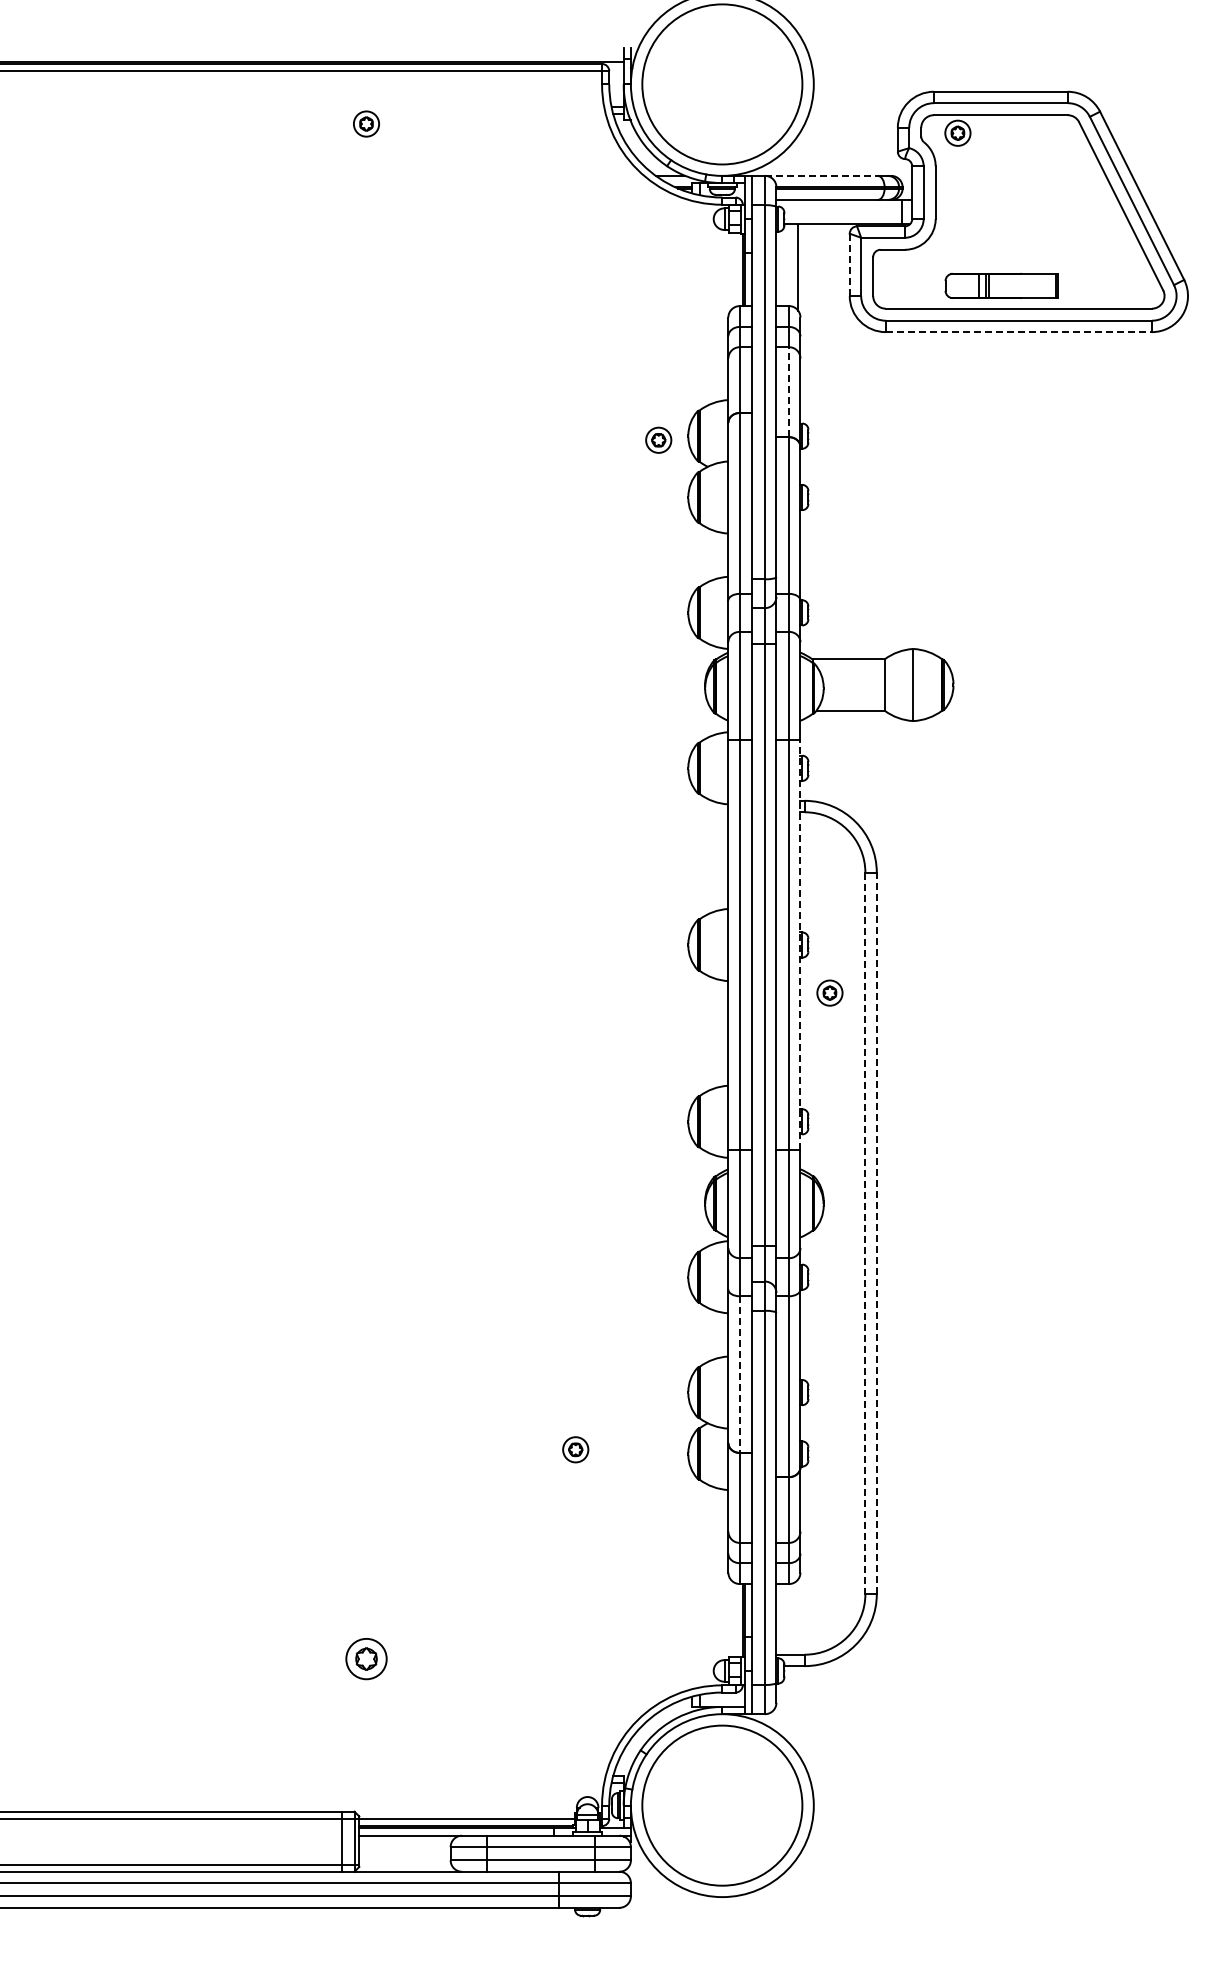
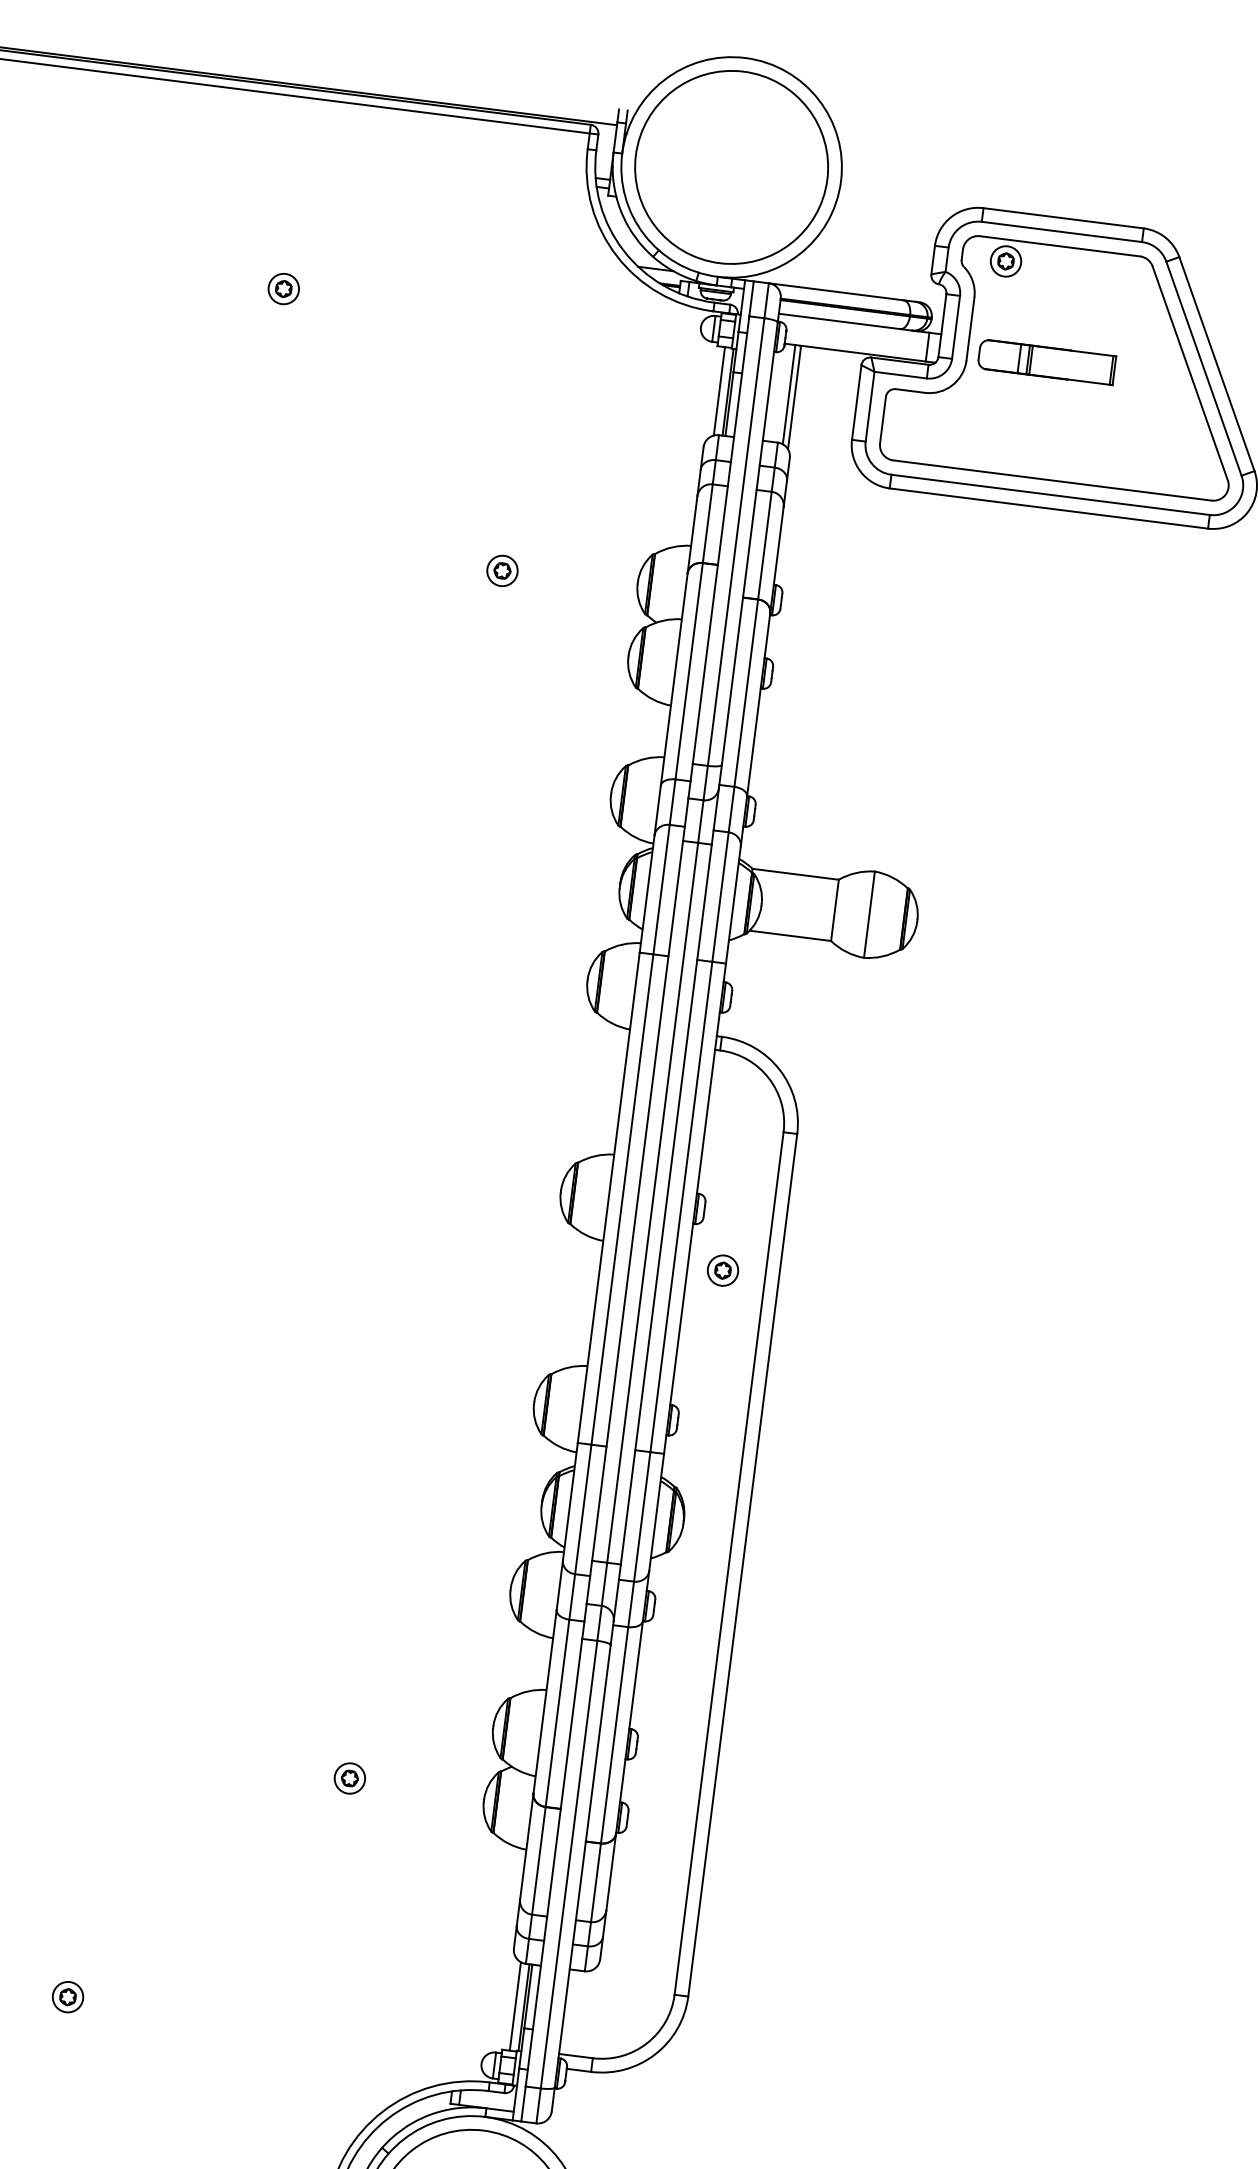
part: (366, 123) -> (283, 288), moved
line: (821, 175) -> (836, 291), dashed -> solid
line: (793, 264) -> (789, 393), added
line: (849, 265) -> (856, 403), dashed -> solid
line: (735, 269) -> (719, 390), added
part: (1001, 285) -> (1046, 361), moved
line: (1019, 332) -> (1049, 509), dashed -> solid
line: (789, 392) -> (765, 546), dashed -> solid
part: (658, 439) -> (502, 569), moved
line: (800, 945) -> (694, 1209), dashed -> solid
line: (865, 1233) -> (729, 1563), dashed -> solid
line: (876, 1233) -> (742, 1565), dashed -> solid
line: (739, 1375) -> (557, 1714), dashed -> solid
line: (735, 1620) -> (515, 2006), added
part: (366, 1658) -> (68, 1996), size x0.62

